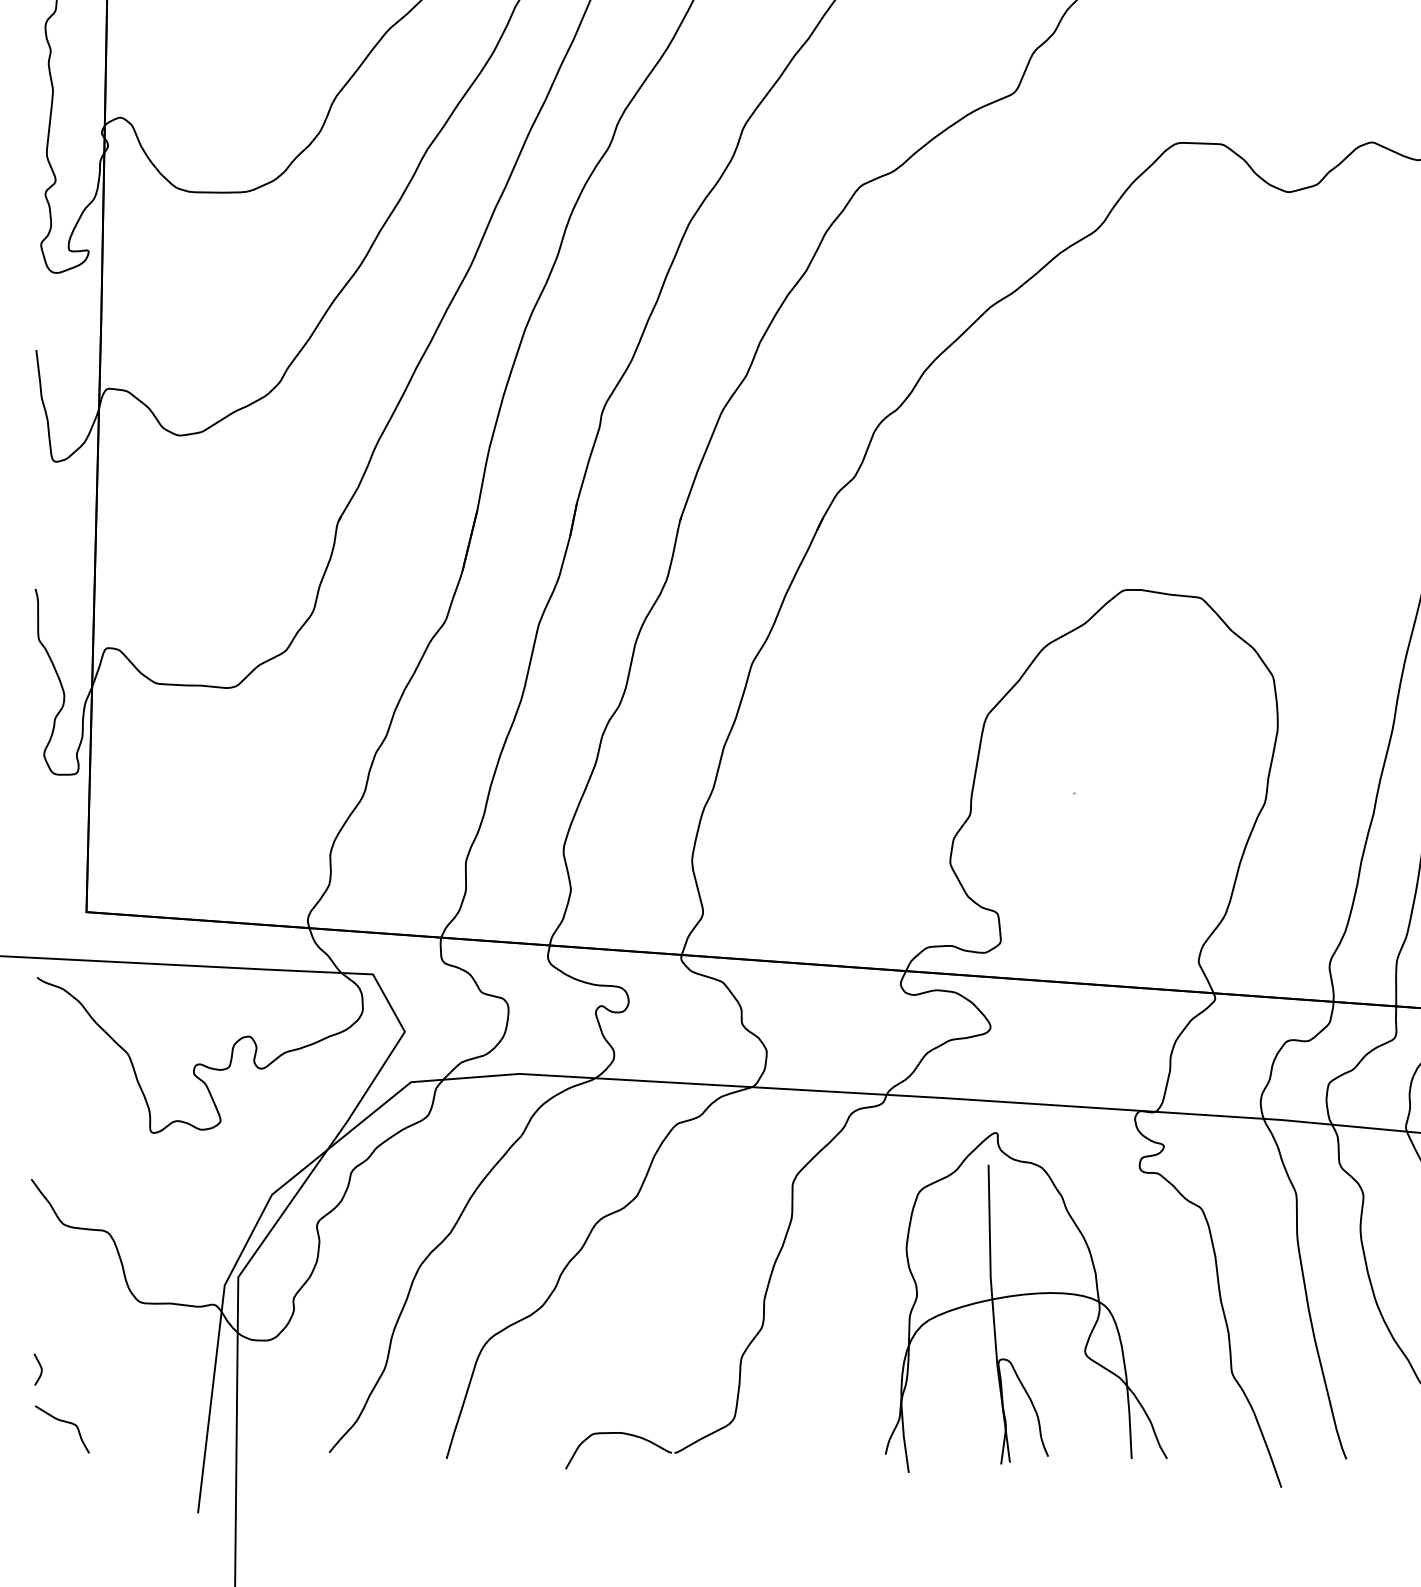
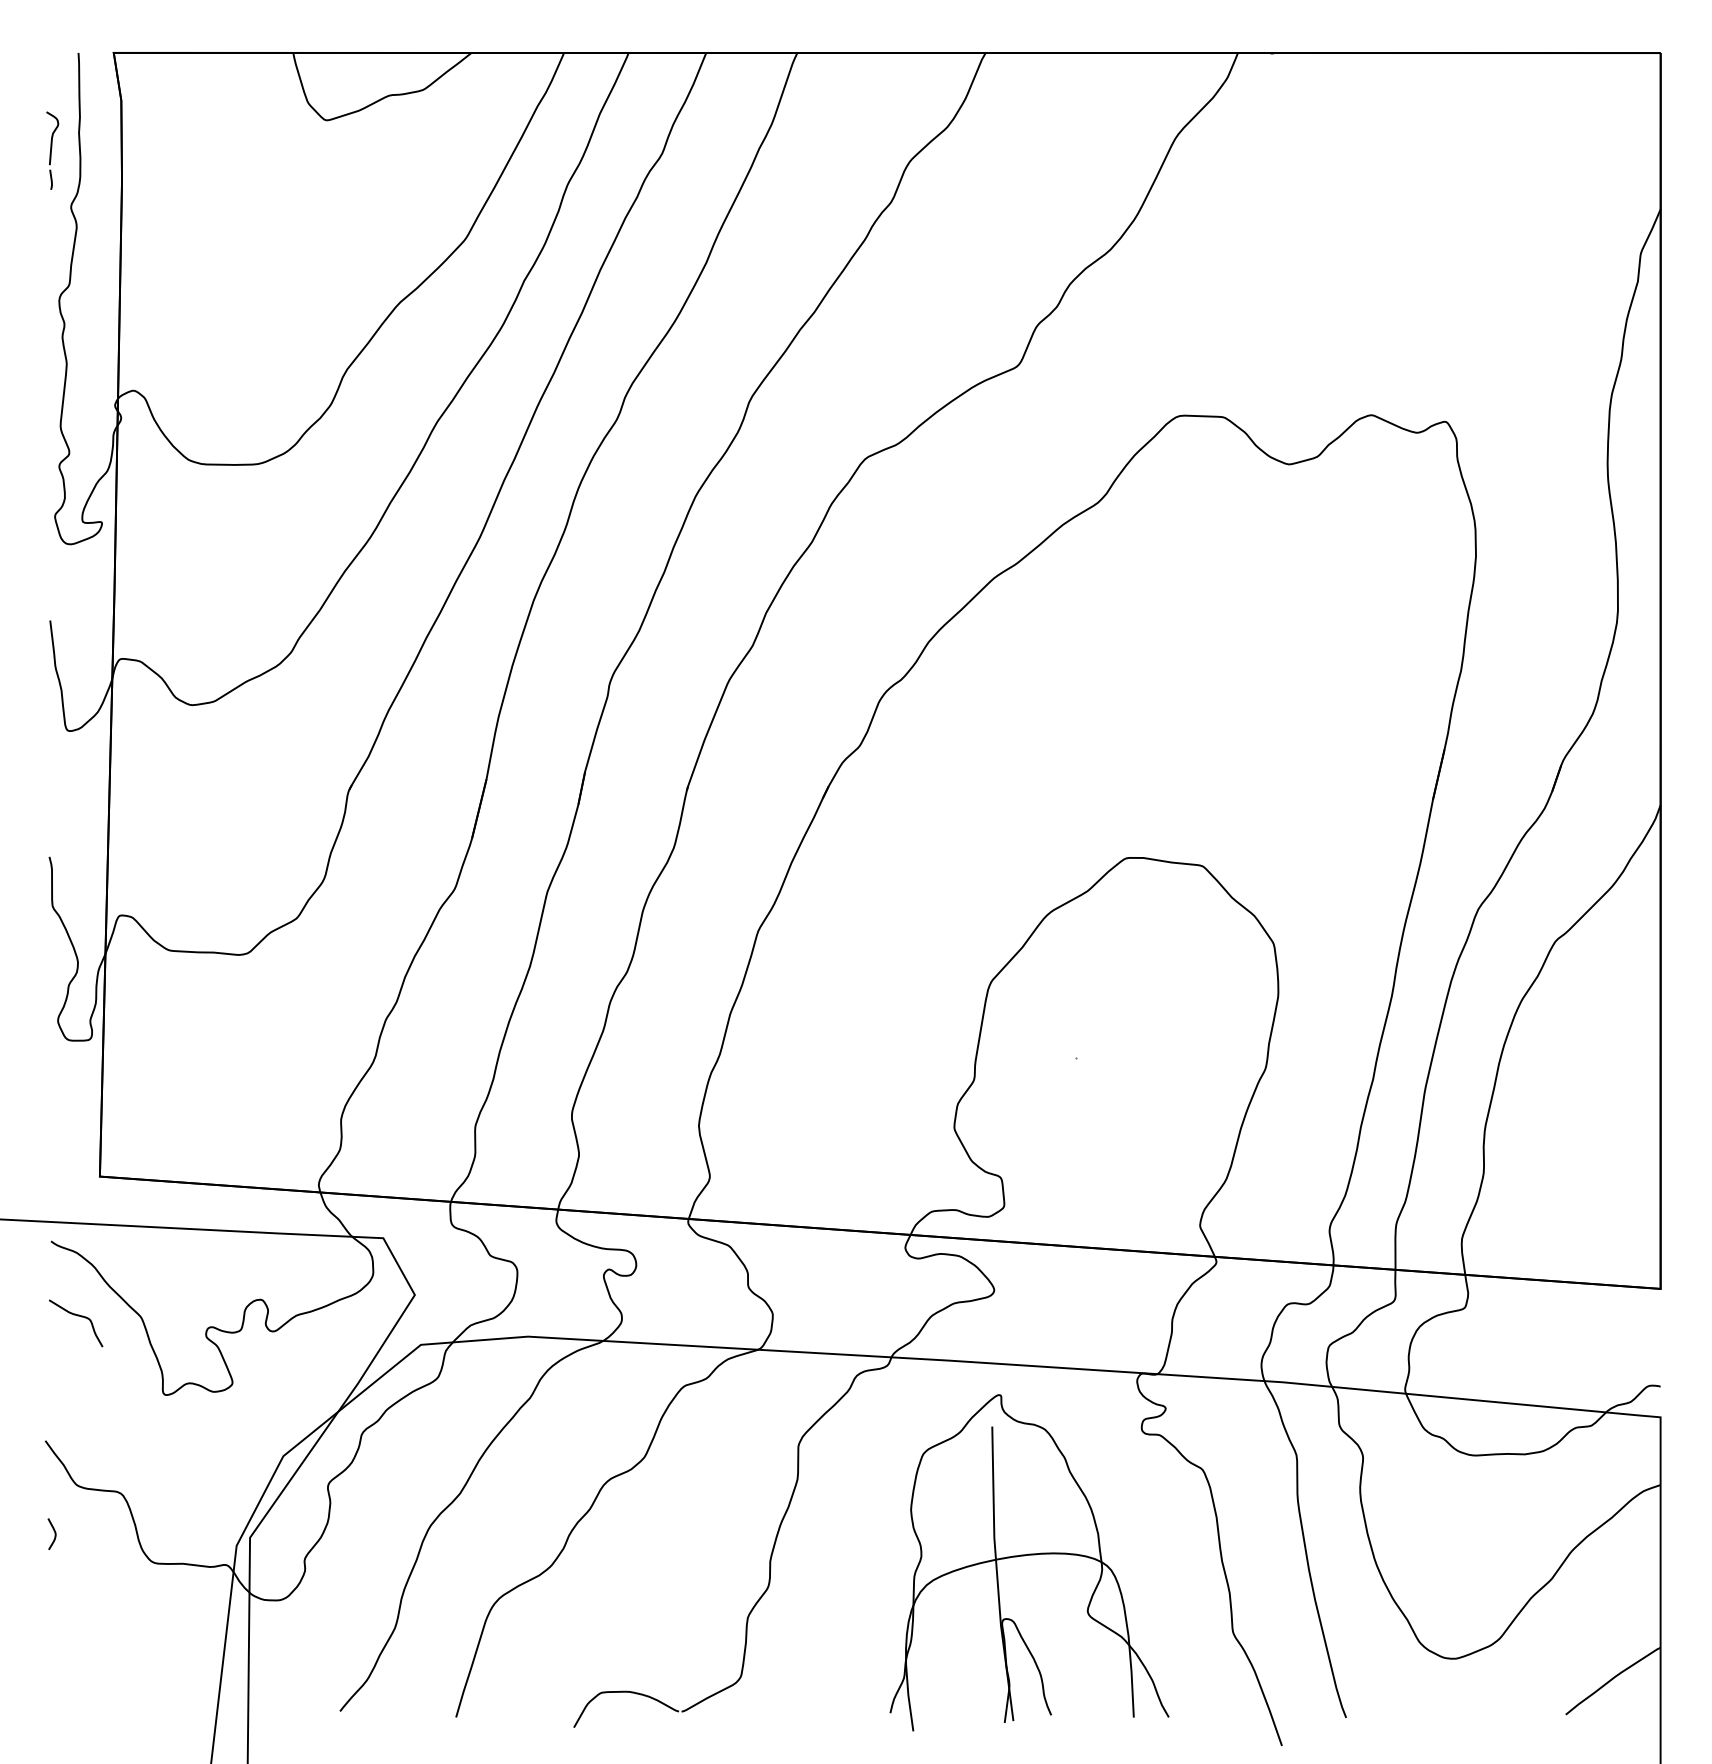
curve: (40, 1369) -> (54, 1534), moved
curve: (63, 1422) -> (77, 1316), moved

